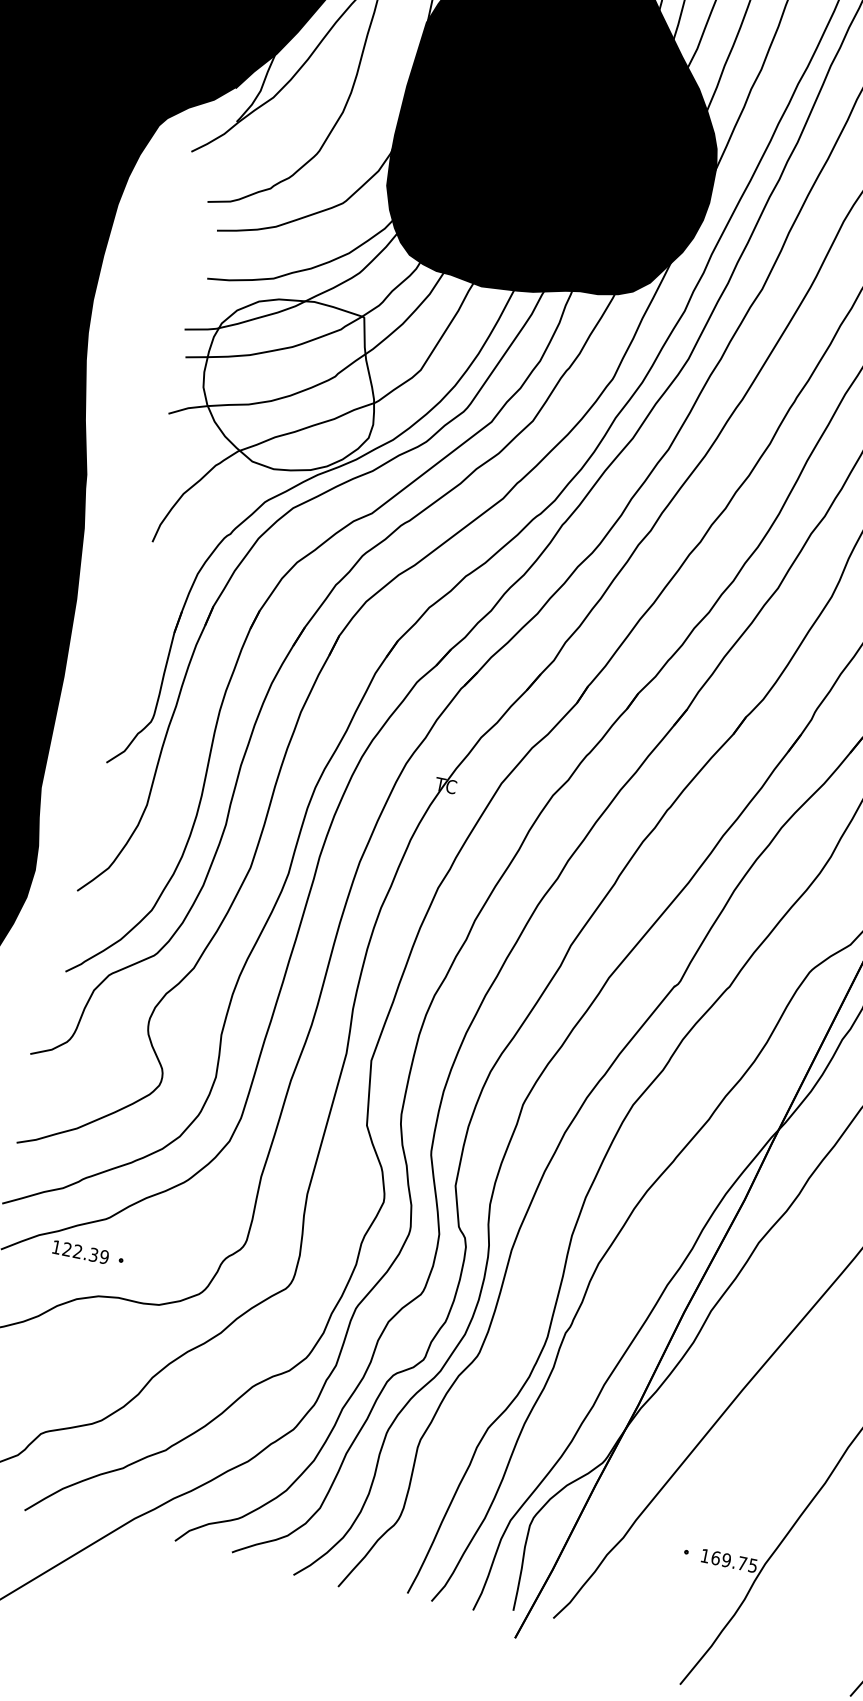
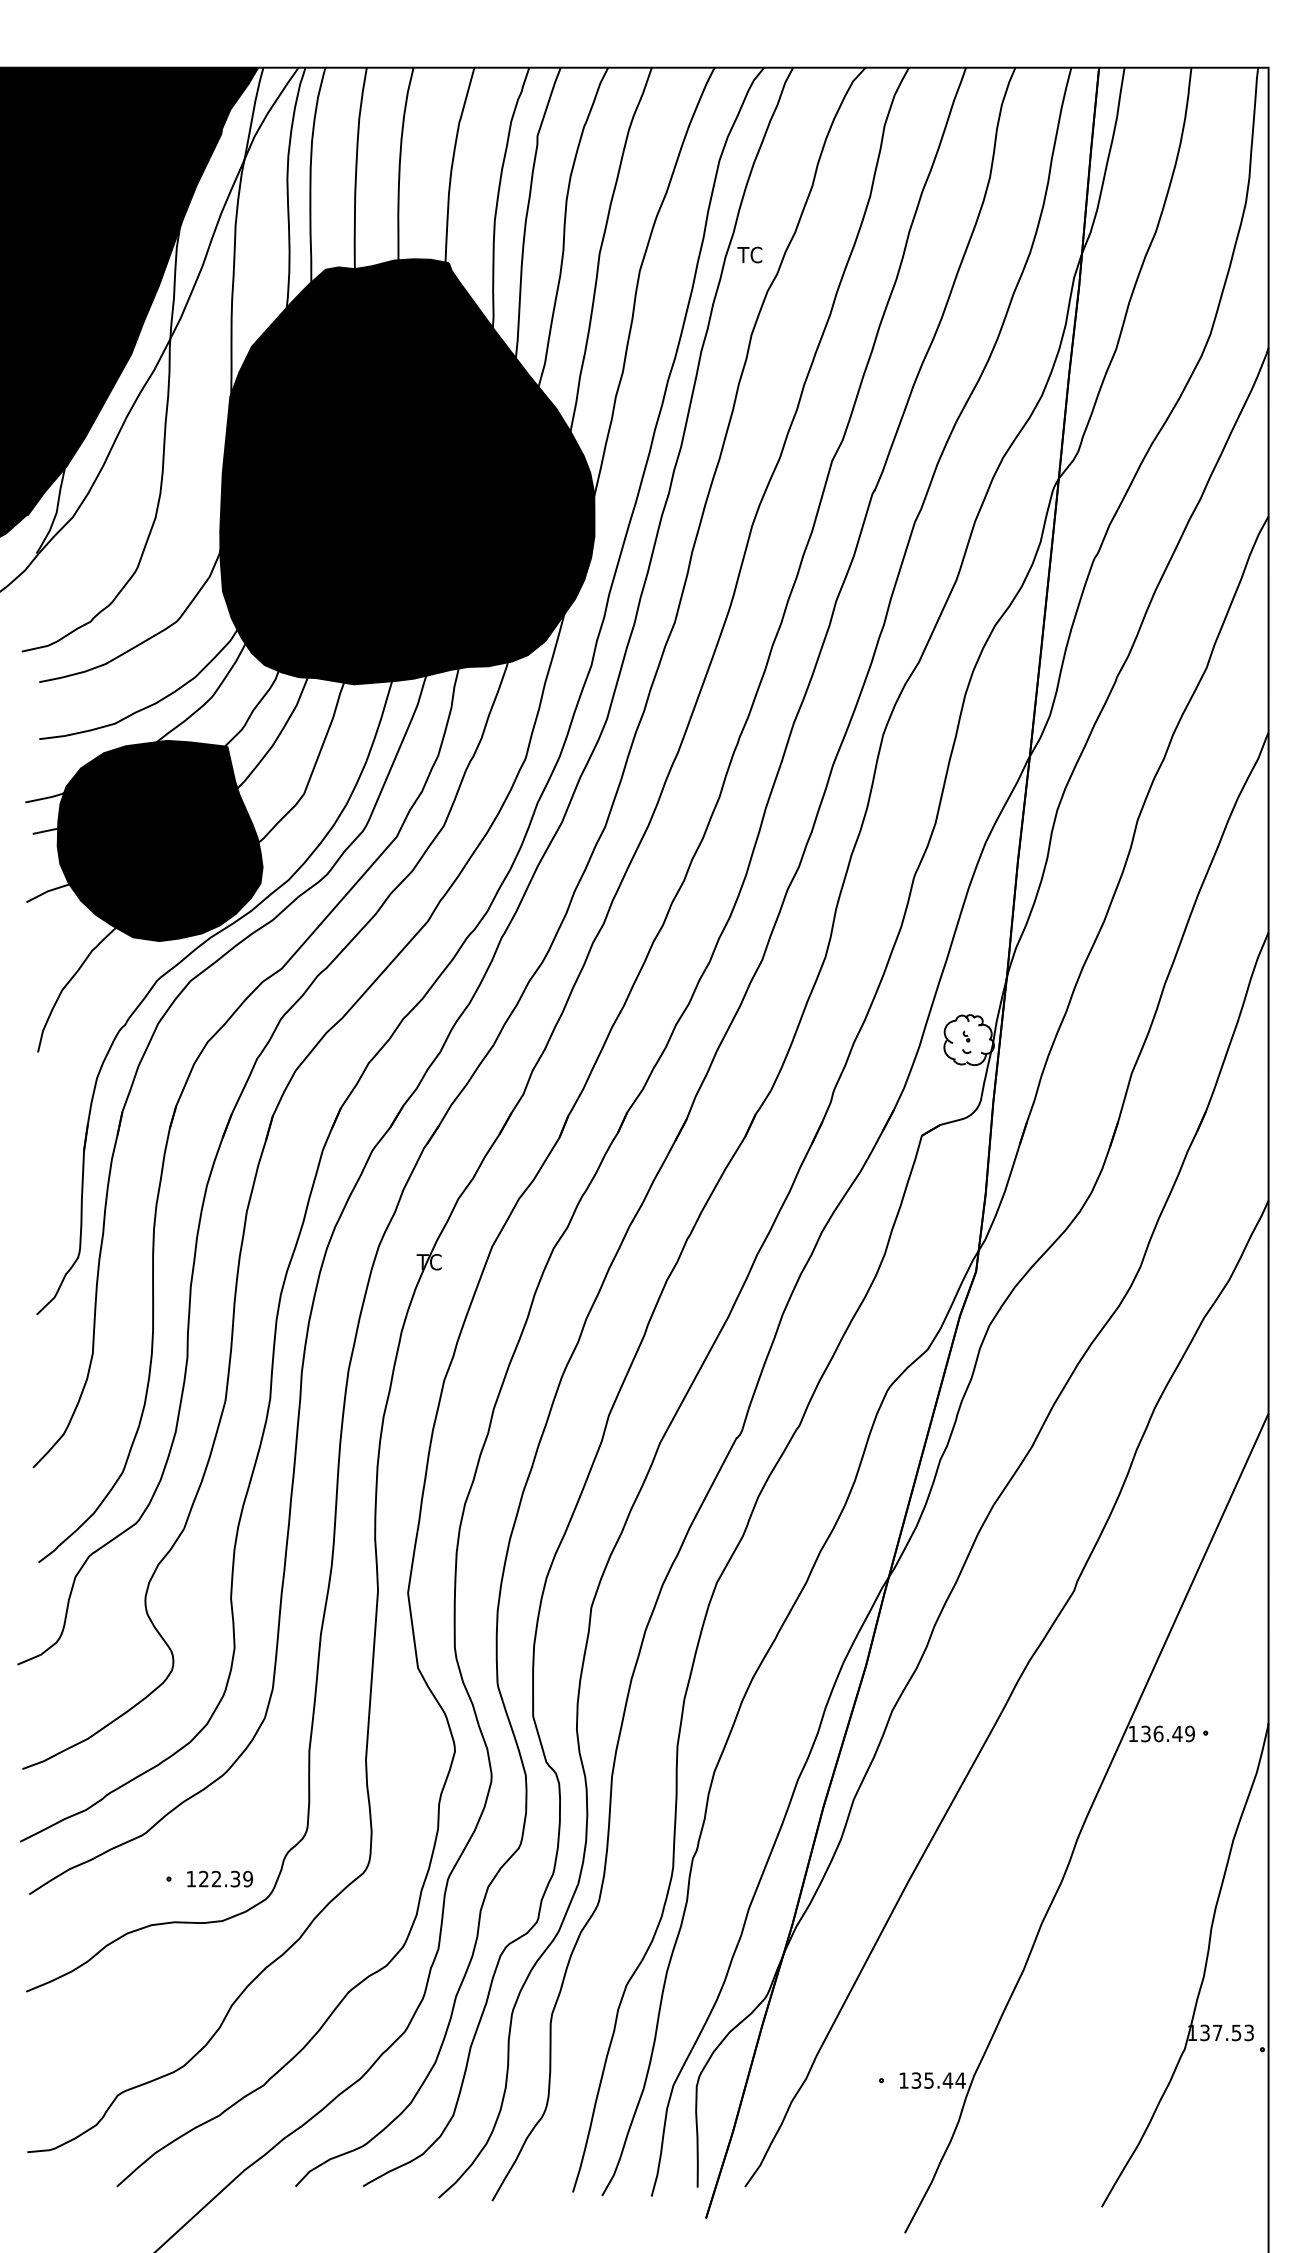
fill: (291, 384) -> (159, 840), added
text: (80, 1251) -> (219, 1878), moved
text: (734, 1561) -> (938, 2080), 169.75 -> 135.44

